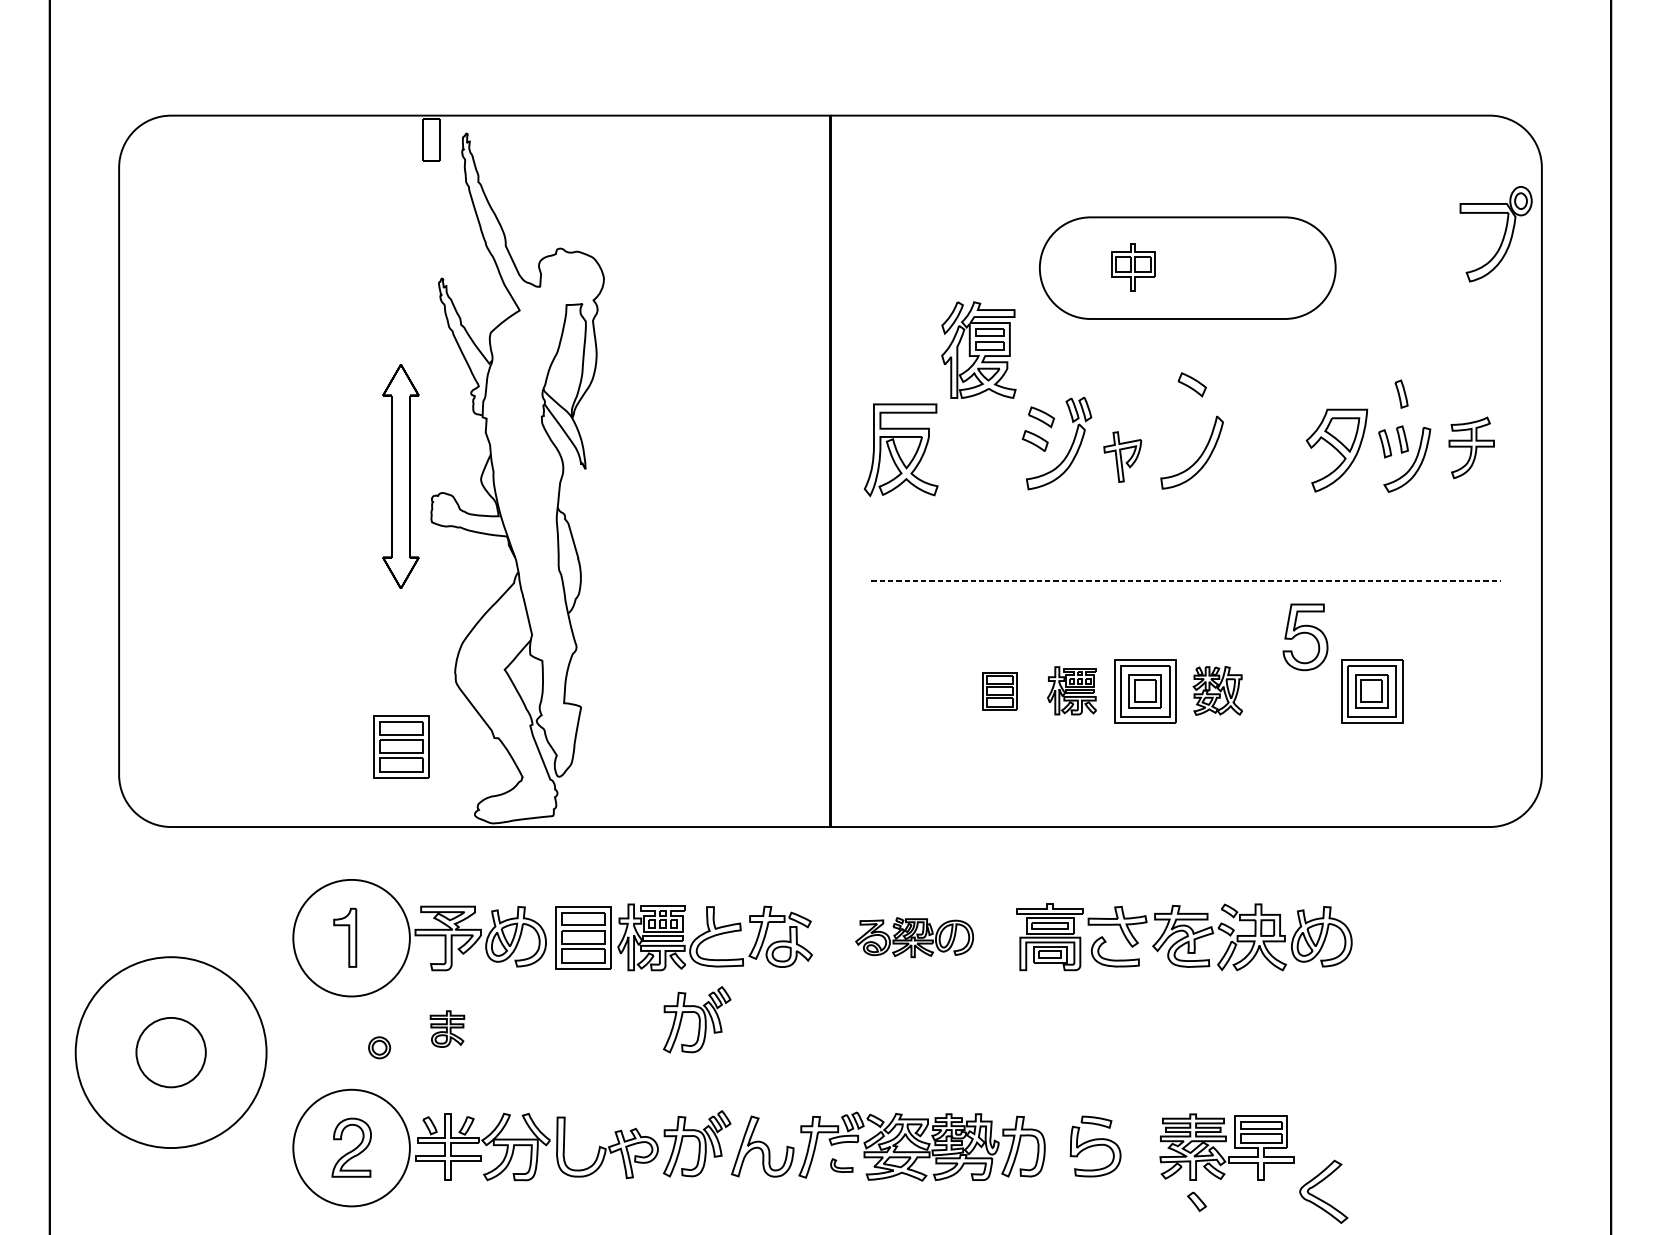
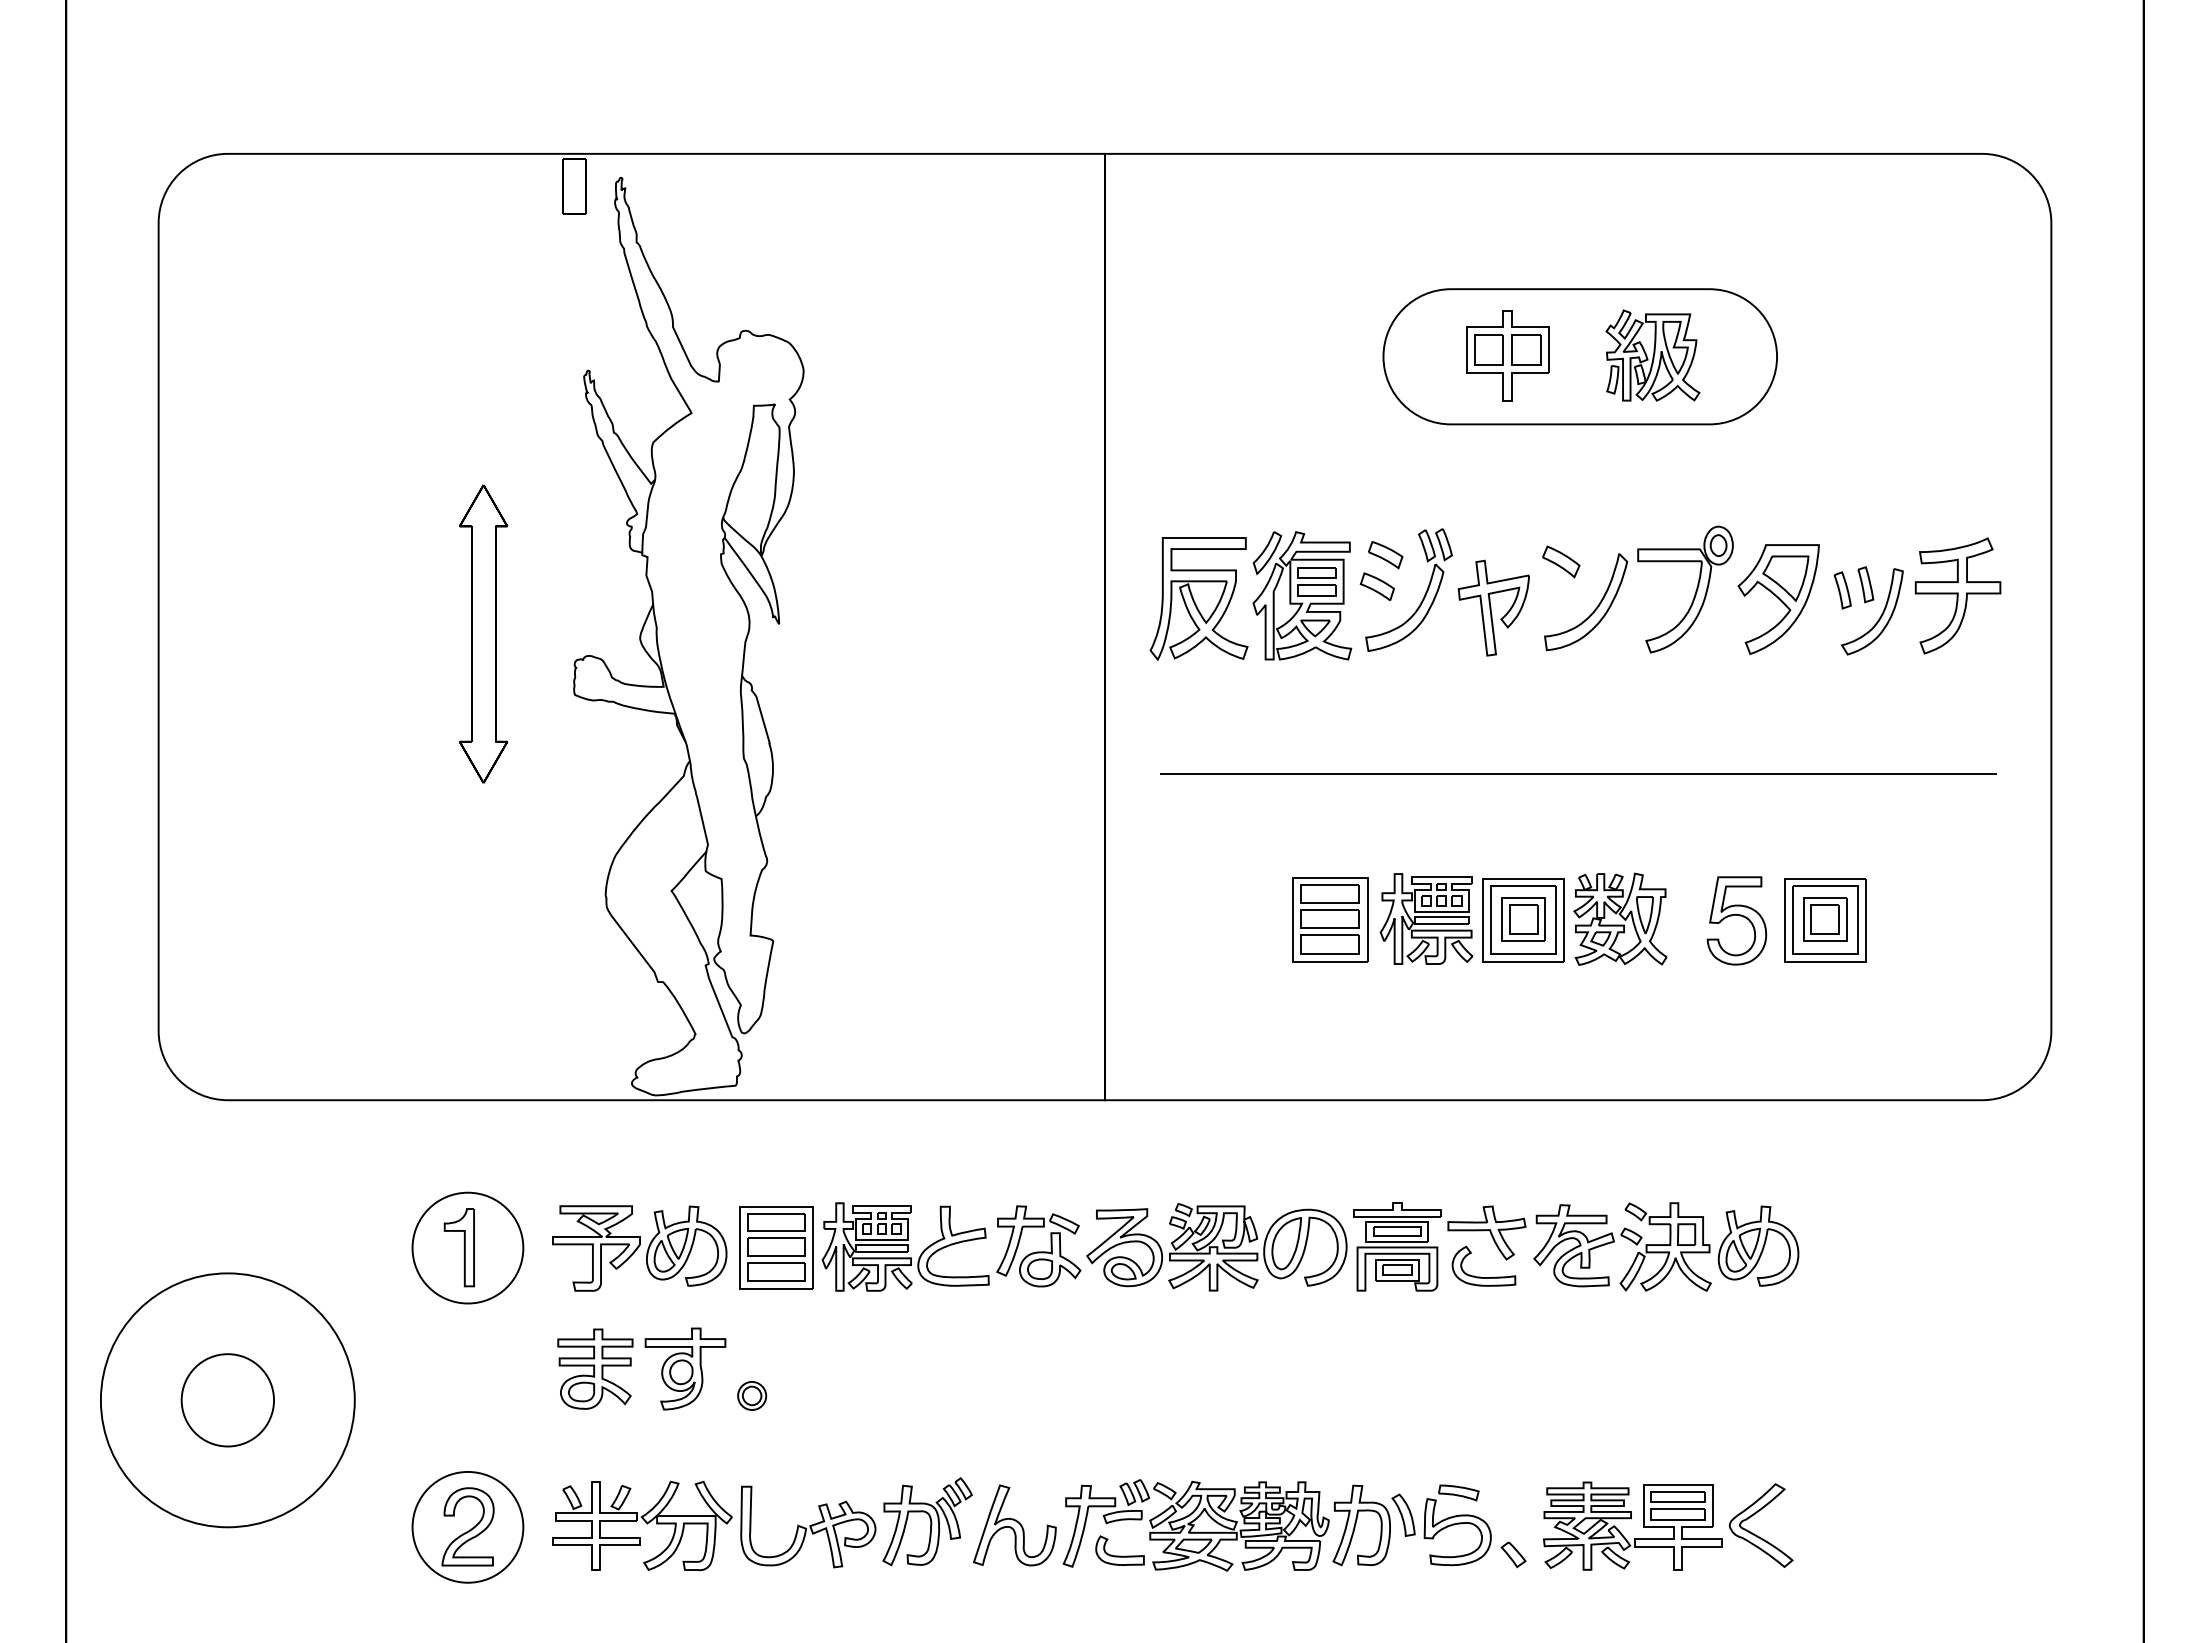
part: (1503, 234) -> (1695, 590), moved
part: (1133, 267) -> (1507, 355), size x1.43
part: (1242, 267) -> (1652, 355), added
part: (978, 349) -> (1302, 595), moved
part: (1192, 384) -> (1561, 561), moved
part: (1401, 394) -> (1864, 524), removed
part: (1471, 447) -> (1957, 595), size x1.43
part: (1122, 456) -> (1493, 607), size x1.43
part: (400, 476) -> (483, 633), moved
line: (1186, 581) -> (1578, 773), dashed -> solid
part: (1305, 637) -> (1736, 920), moved
part: (1071, 690) -> (1425, 918), size x1.43
part: (1218, 690) -> (1620, 918), size x1.43
part: (1000, 691) -> (1330, 919), size x1.67
part: (401, 746) -> (534, 993), removed
circle: (351, 937) -> (467, 1247), size x0.71
part: (914, 937) -> (1216, 1247), size x1.67
part: (697, 1019) -> (927, 1356), removed
part: (447, 1028) -> (595, 1368), size x1.67
part: (515, 1028) -> (685, 1368), added
part: (379, 1047) -> (752, 1395), moved
part: (1054, 1138) -> (1403, 1514), added
circle: (351, 1147) -> (467, 1526), size x0.71
part: (841, 1165) -> (1119, 1550), size x1.67
part: (1320, 1198) -> (1756, 1534), moved
part: (1196, 1201) -> (1513, 1554), moved

